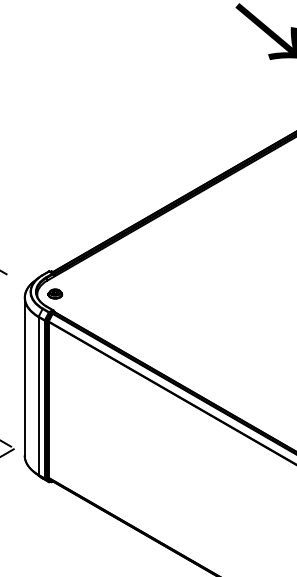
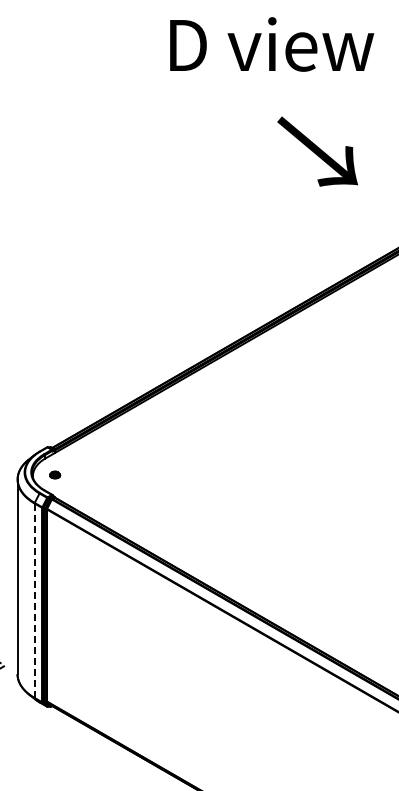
part: (54, 293) -> (54, 474), size x0.6
line: (38, 395) -> (34, 600), solid -> dashed

